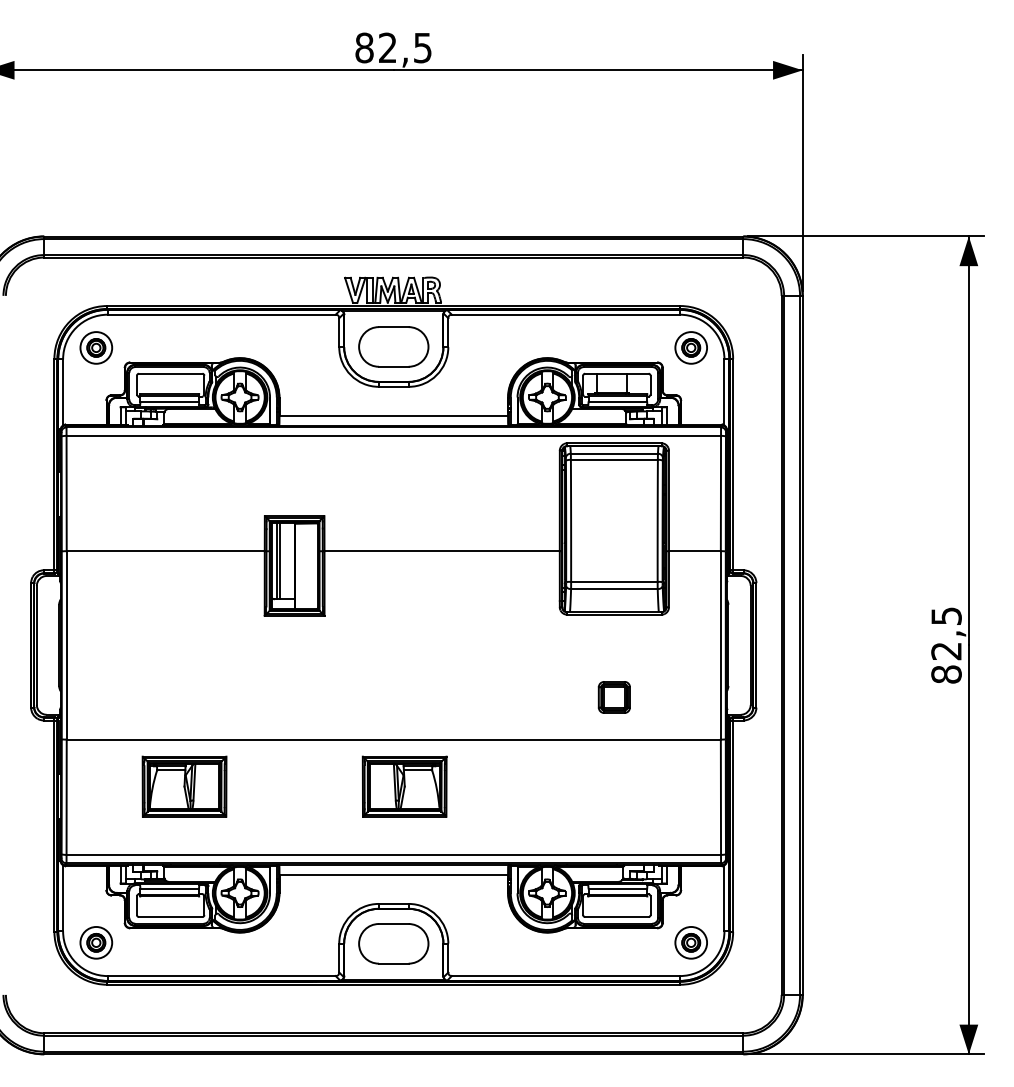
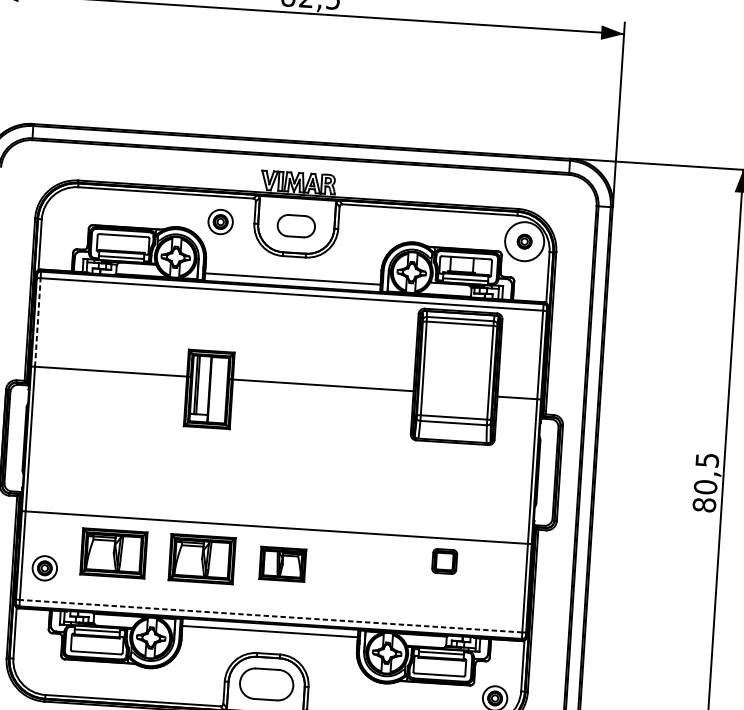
part: (393, 346) -> (296, 225), size x0.7
part: (96, 347) -> (220, 221), moved
circle: (691, 347) -> (524, 241), size x1.6
line: (66, 493) -> (37, 322), solid -> dashed
text: (946, 651) -> (705, 487), 82,5 -> 80,5
part: (613, 697) -> (444, 561), moved
part: (299, 786) -> (202, 558), added
part: (404, 786) -> (282, 564), size x0.7
line: (393, 854) -> (270, 615), solid -> dashed
part: (96, 942) -> (44, 568), moved

